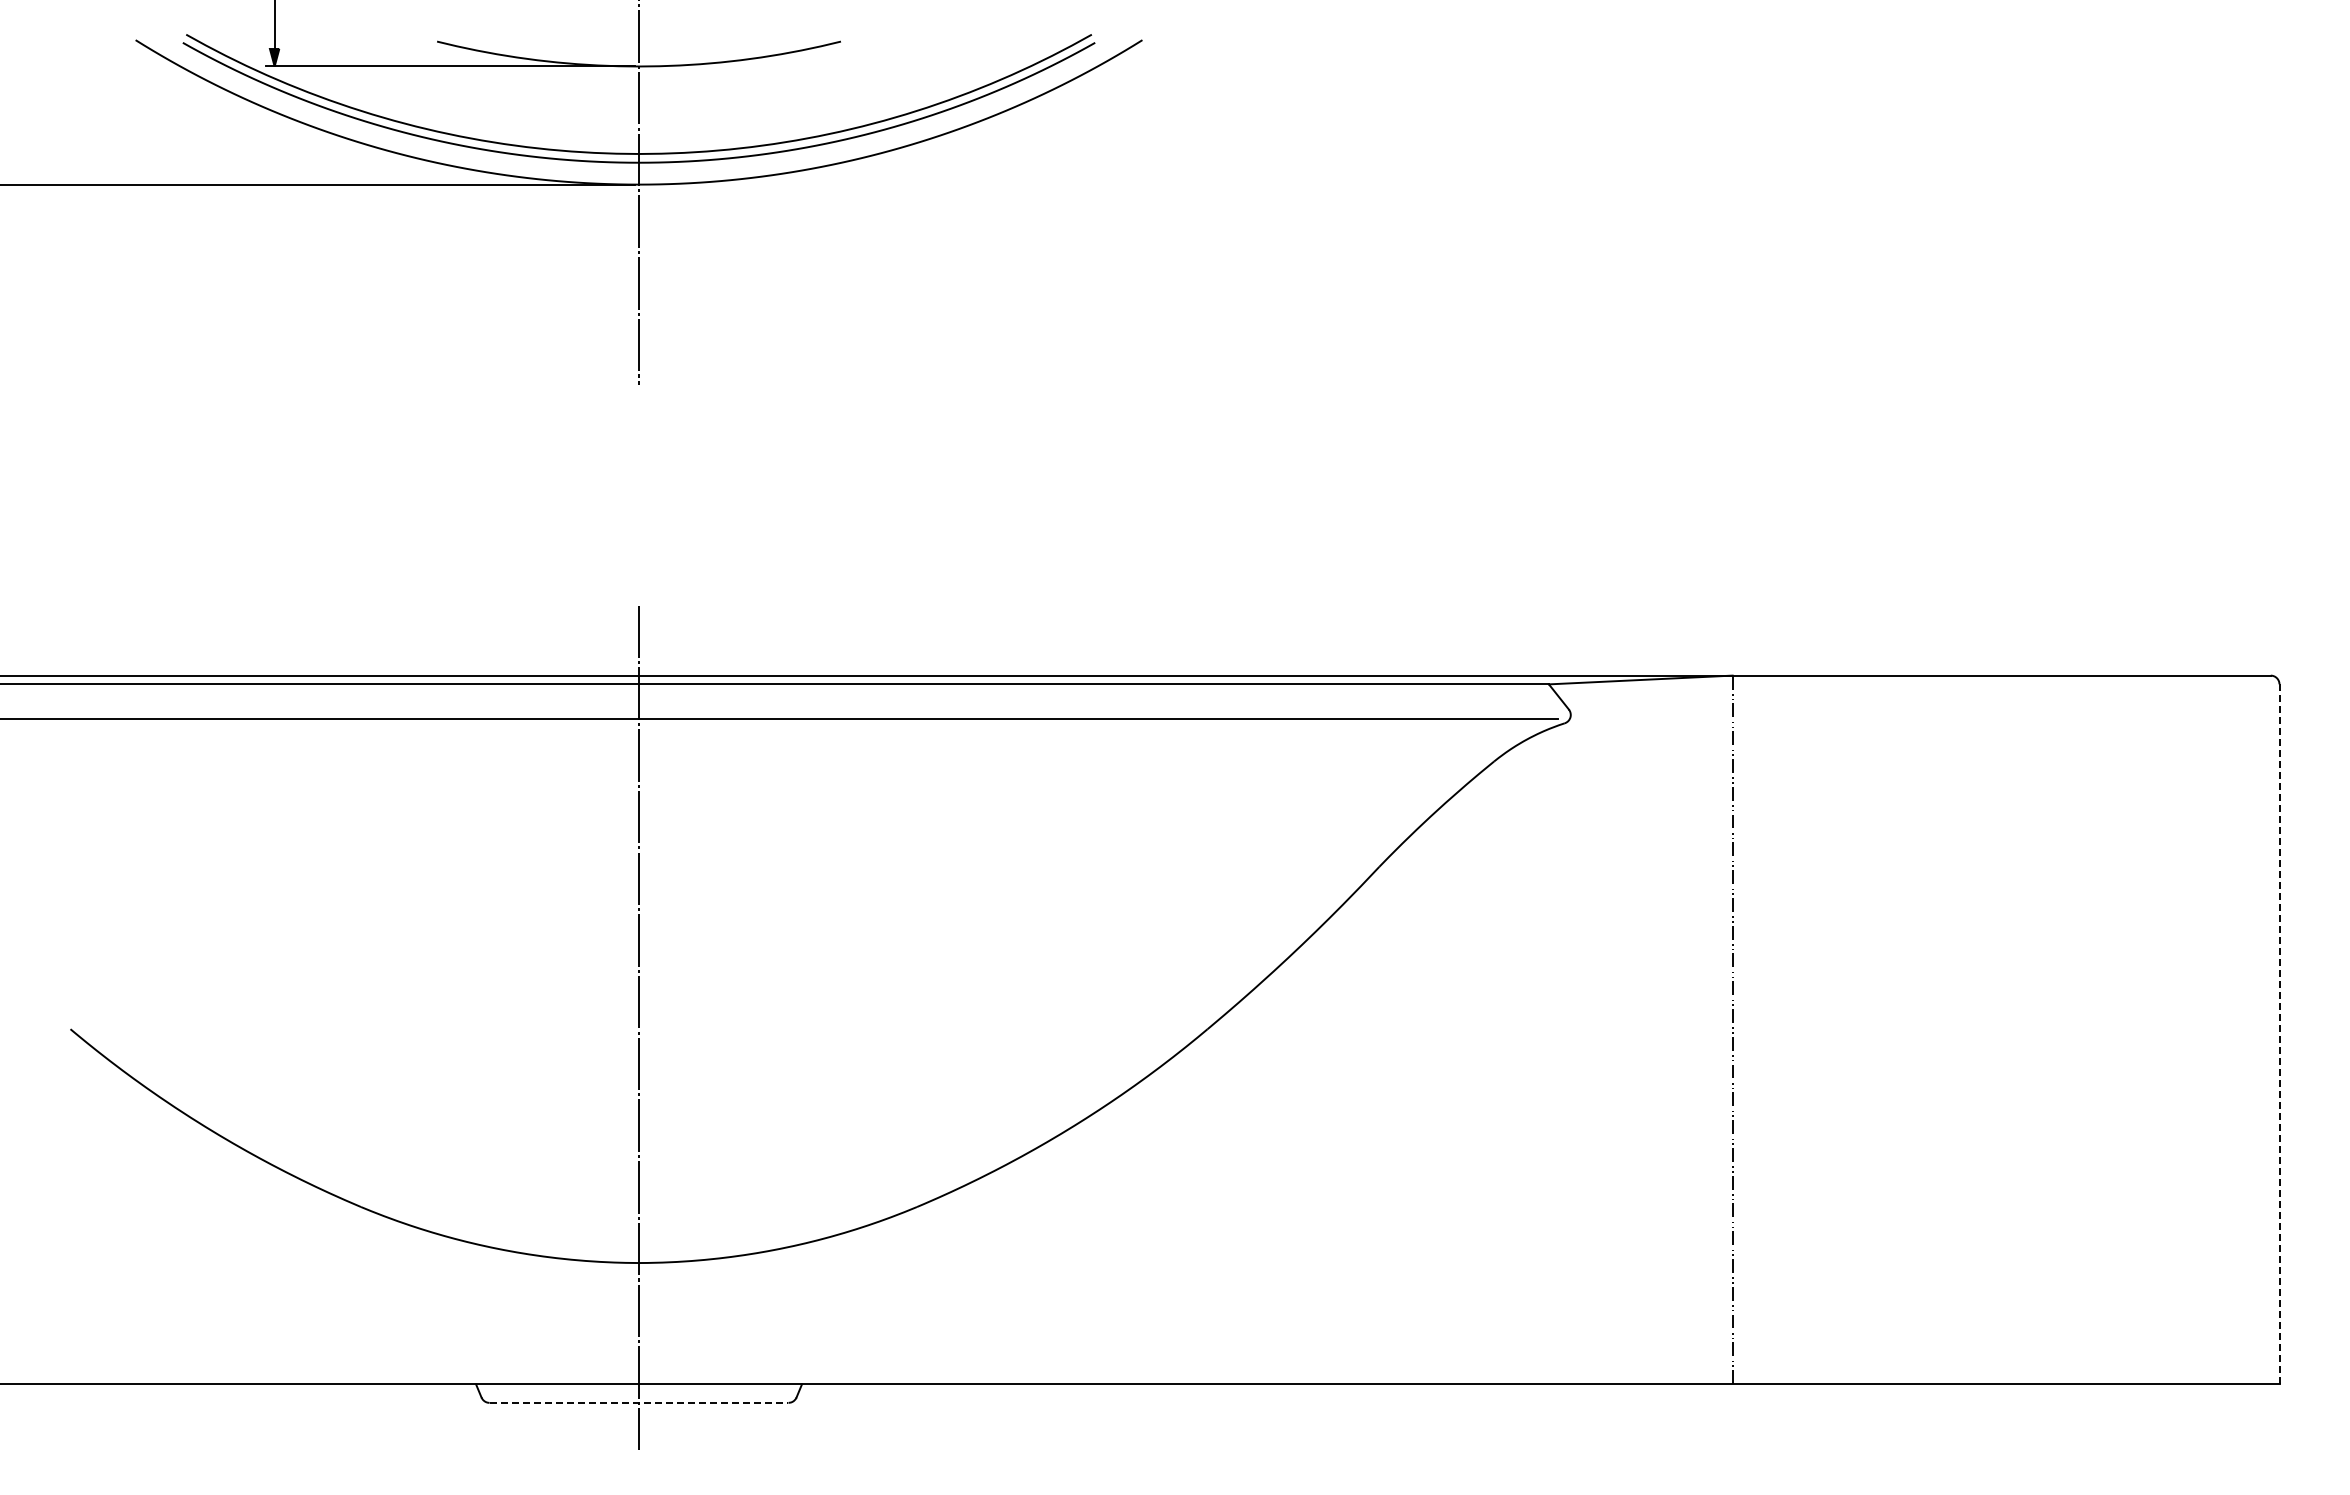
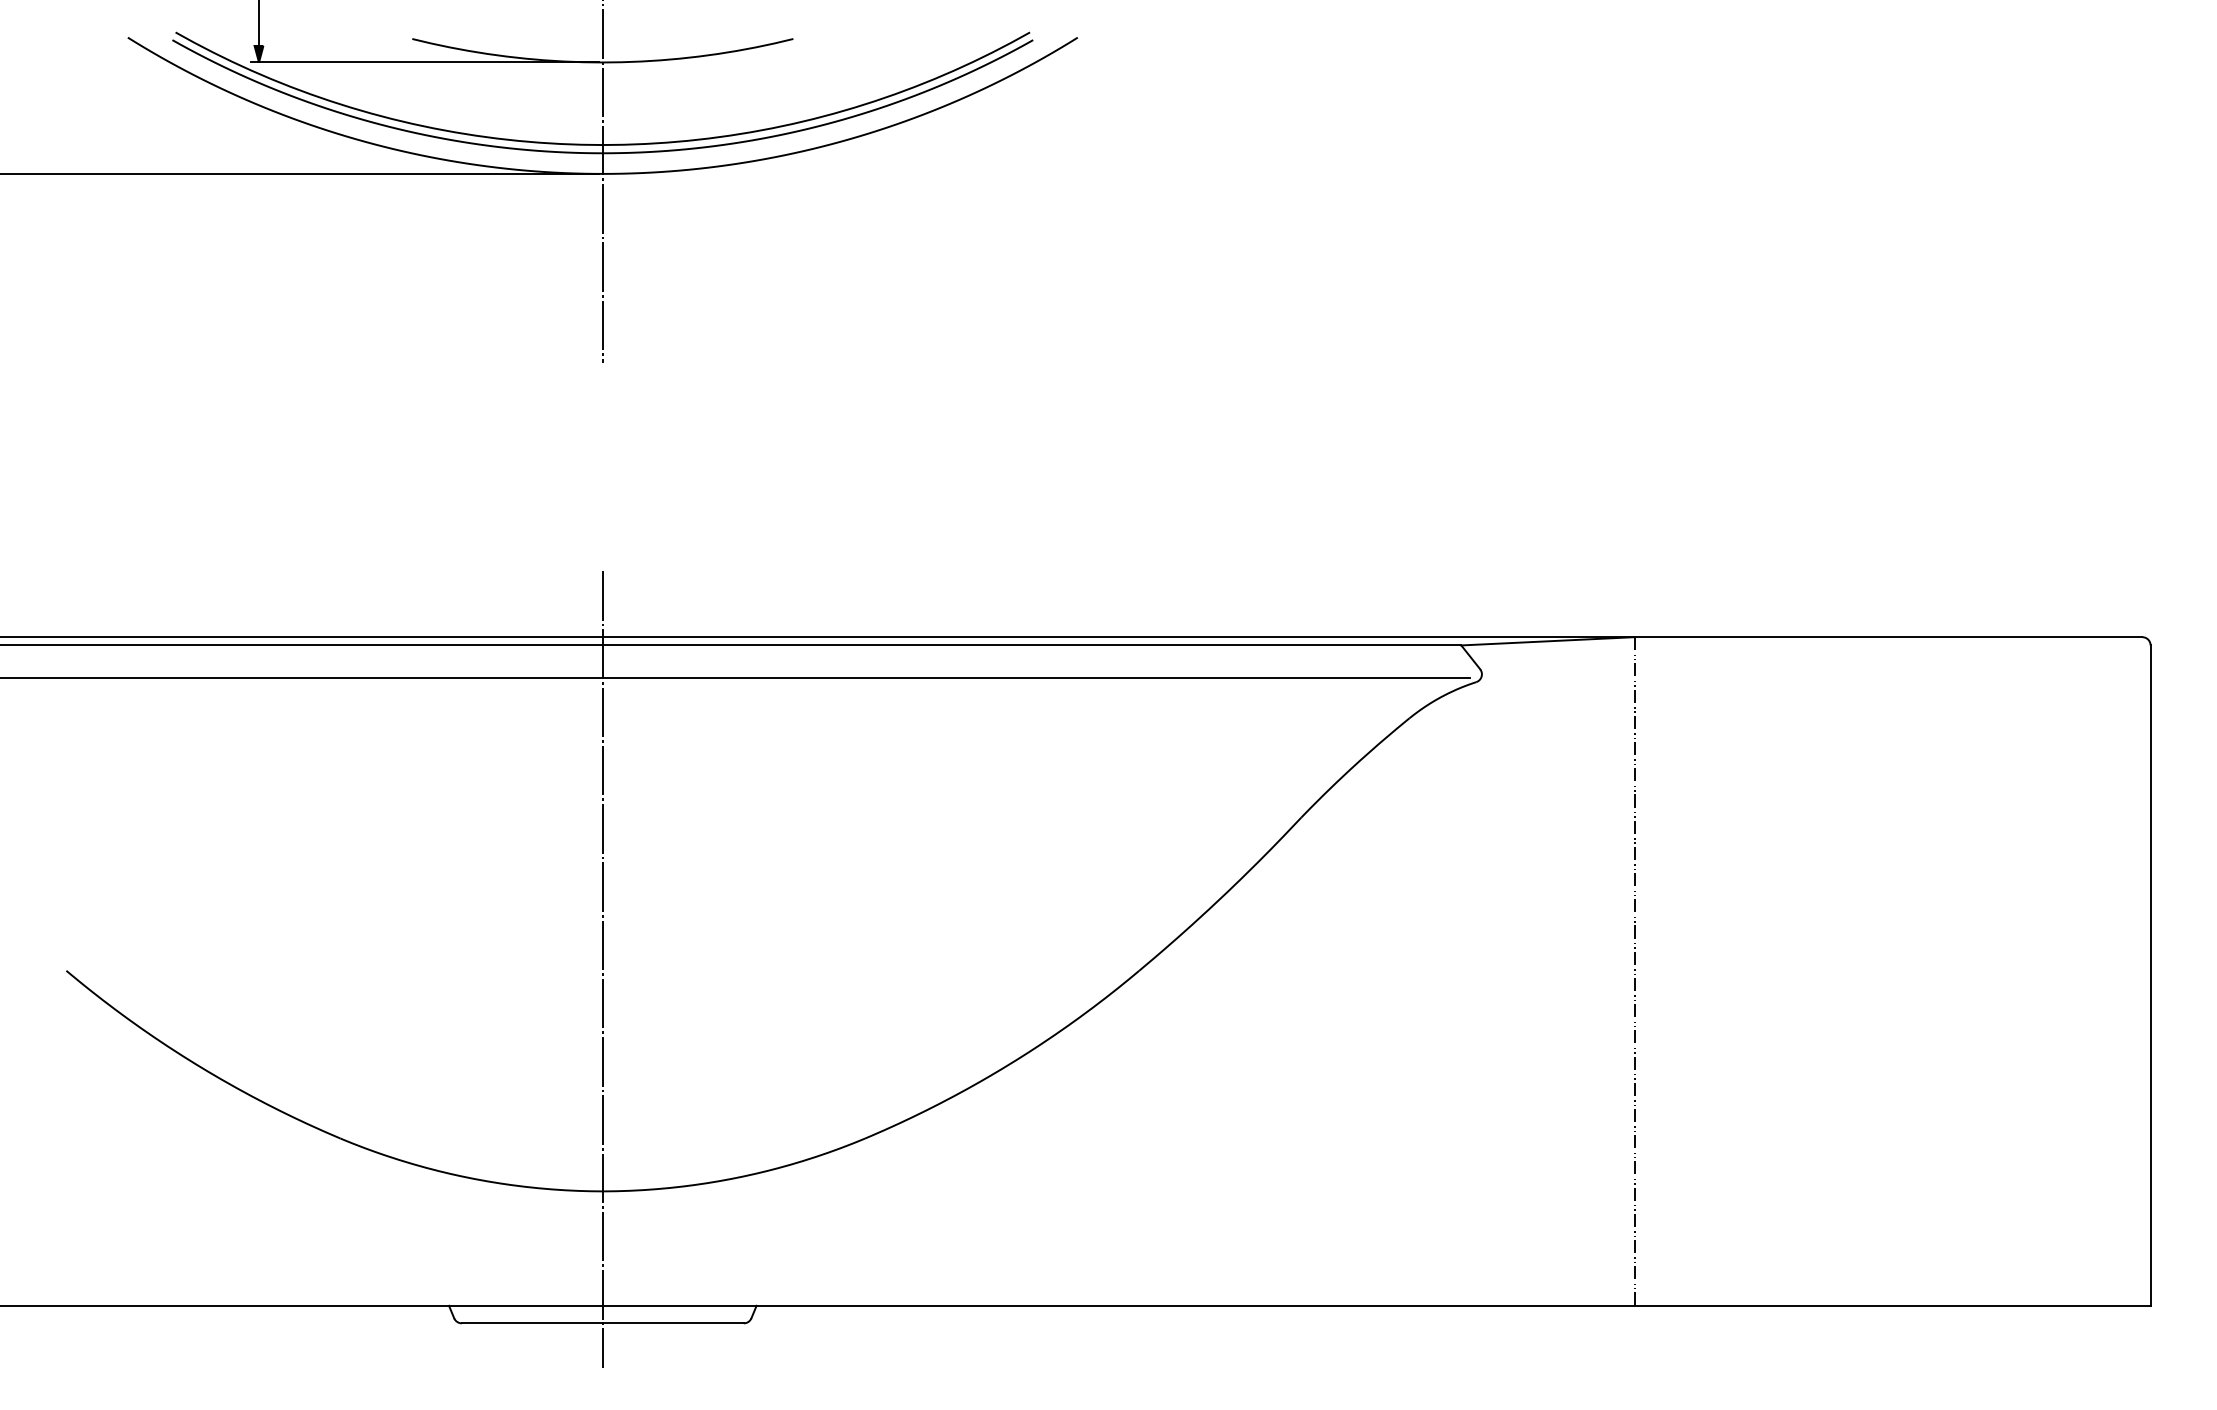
line: (2279, 1034) -> (2150, 975), dashed -> solid
line: (639, 1402) -> (603, 1322), dashed -> solid

